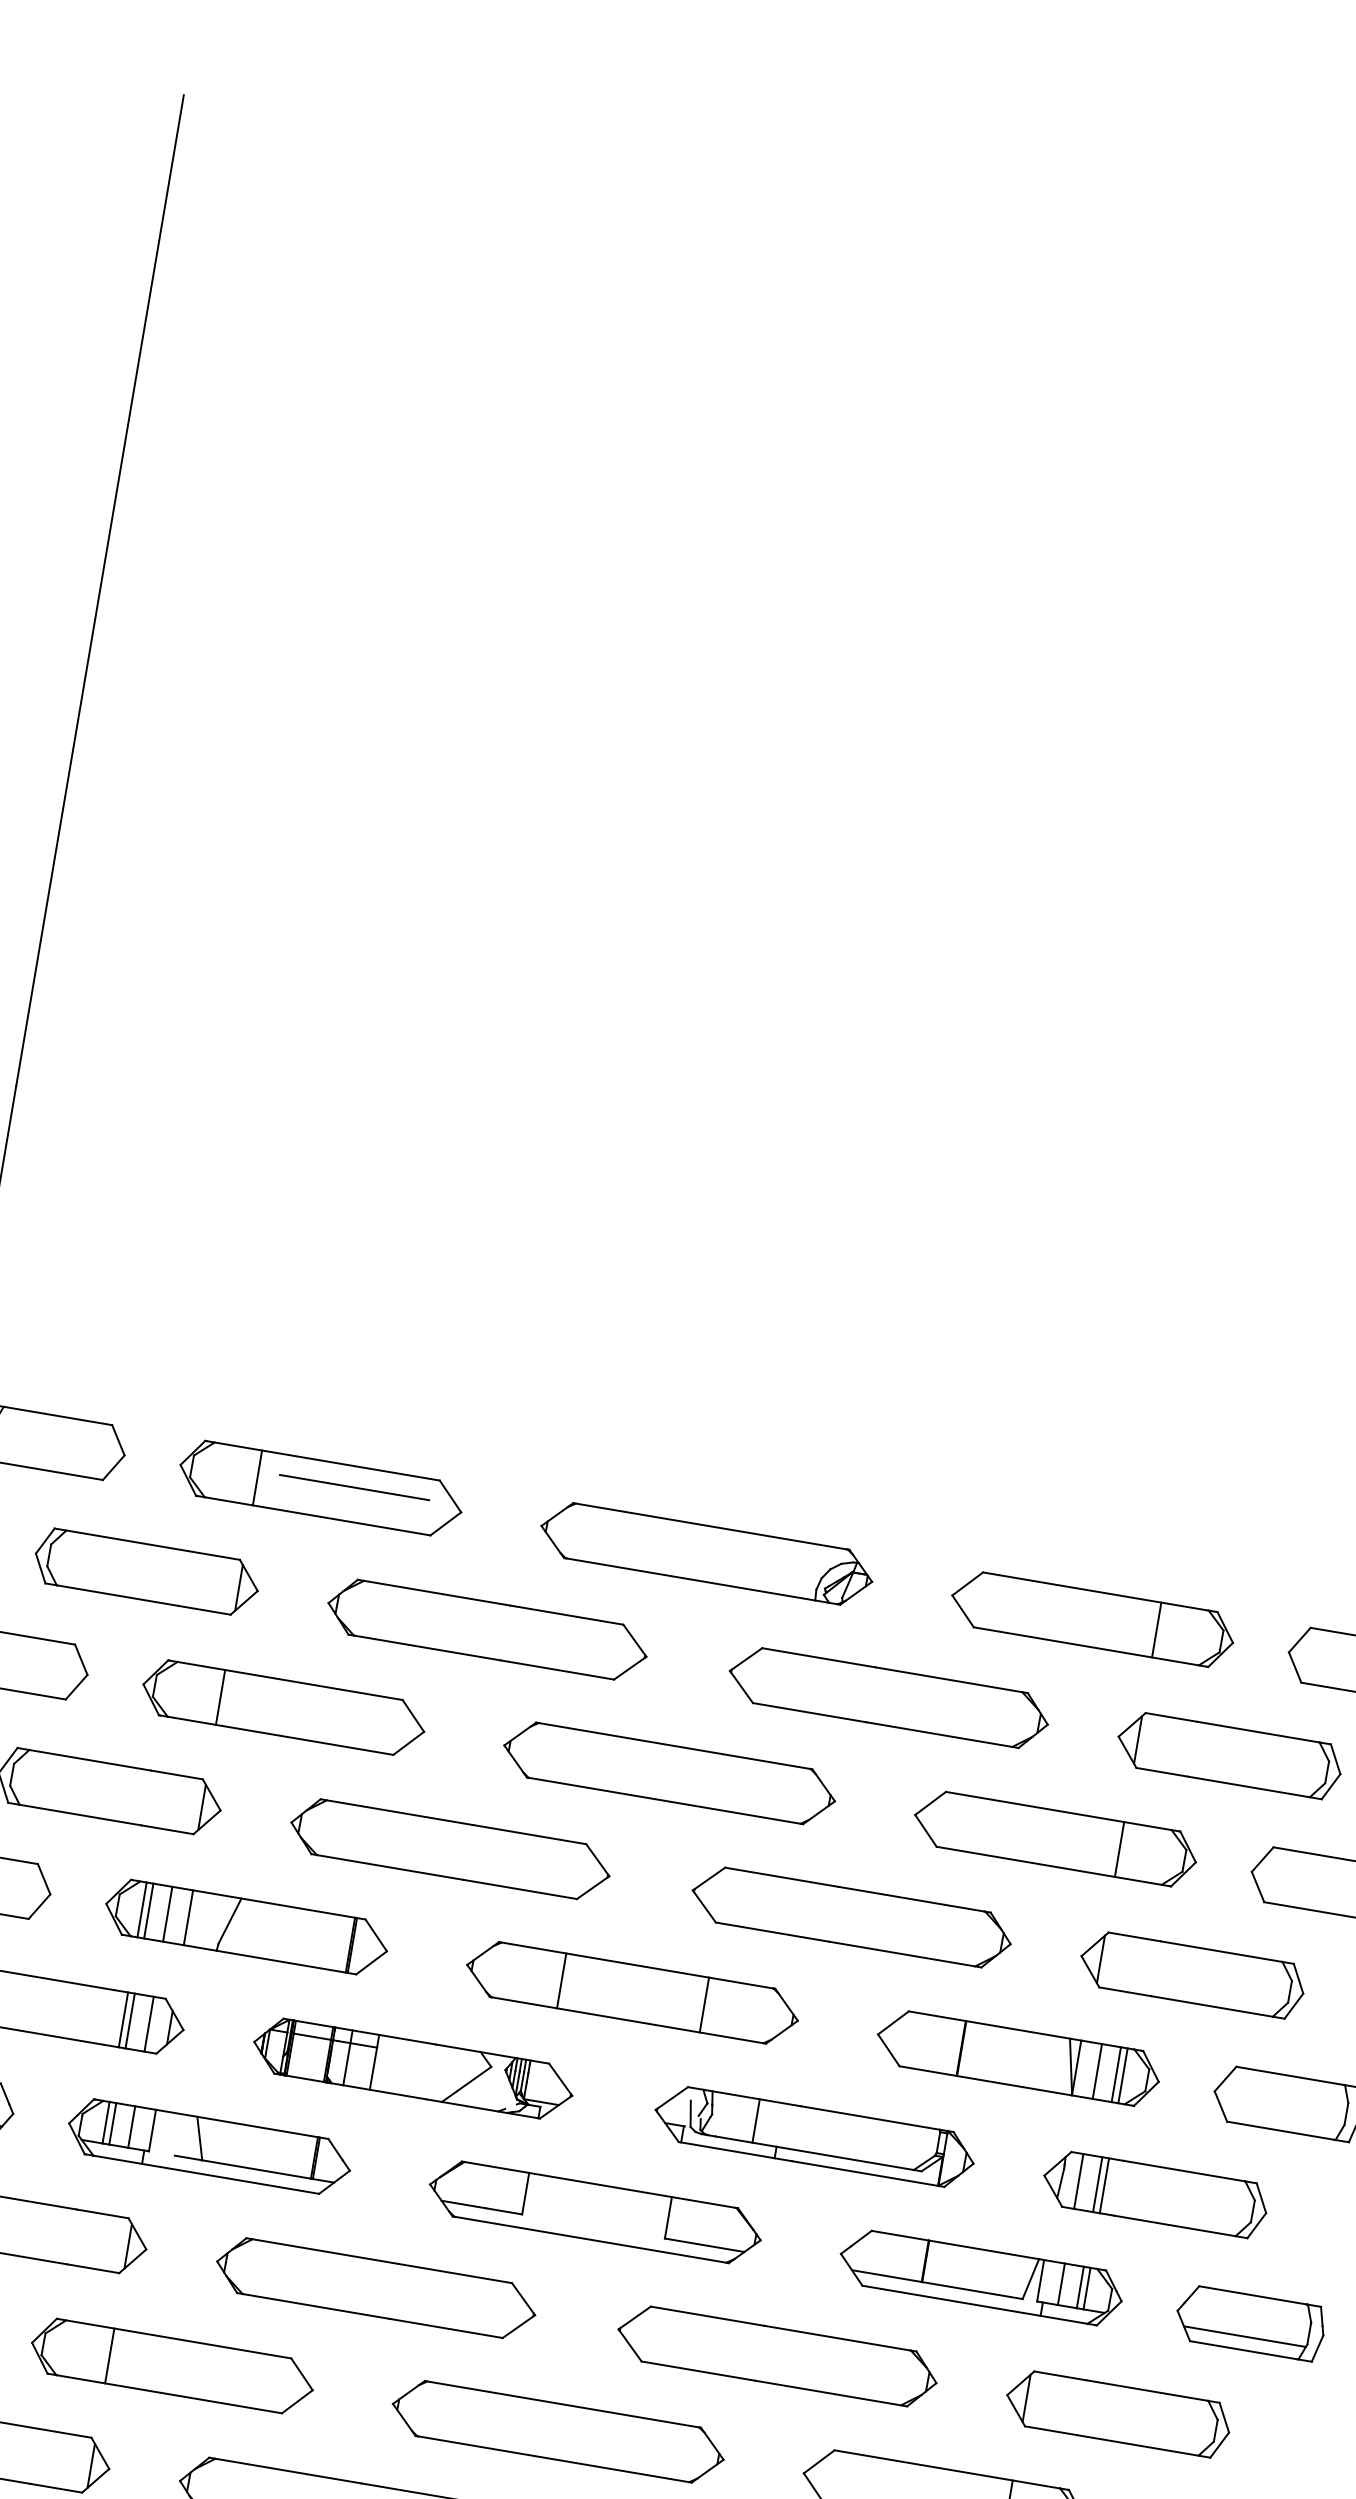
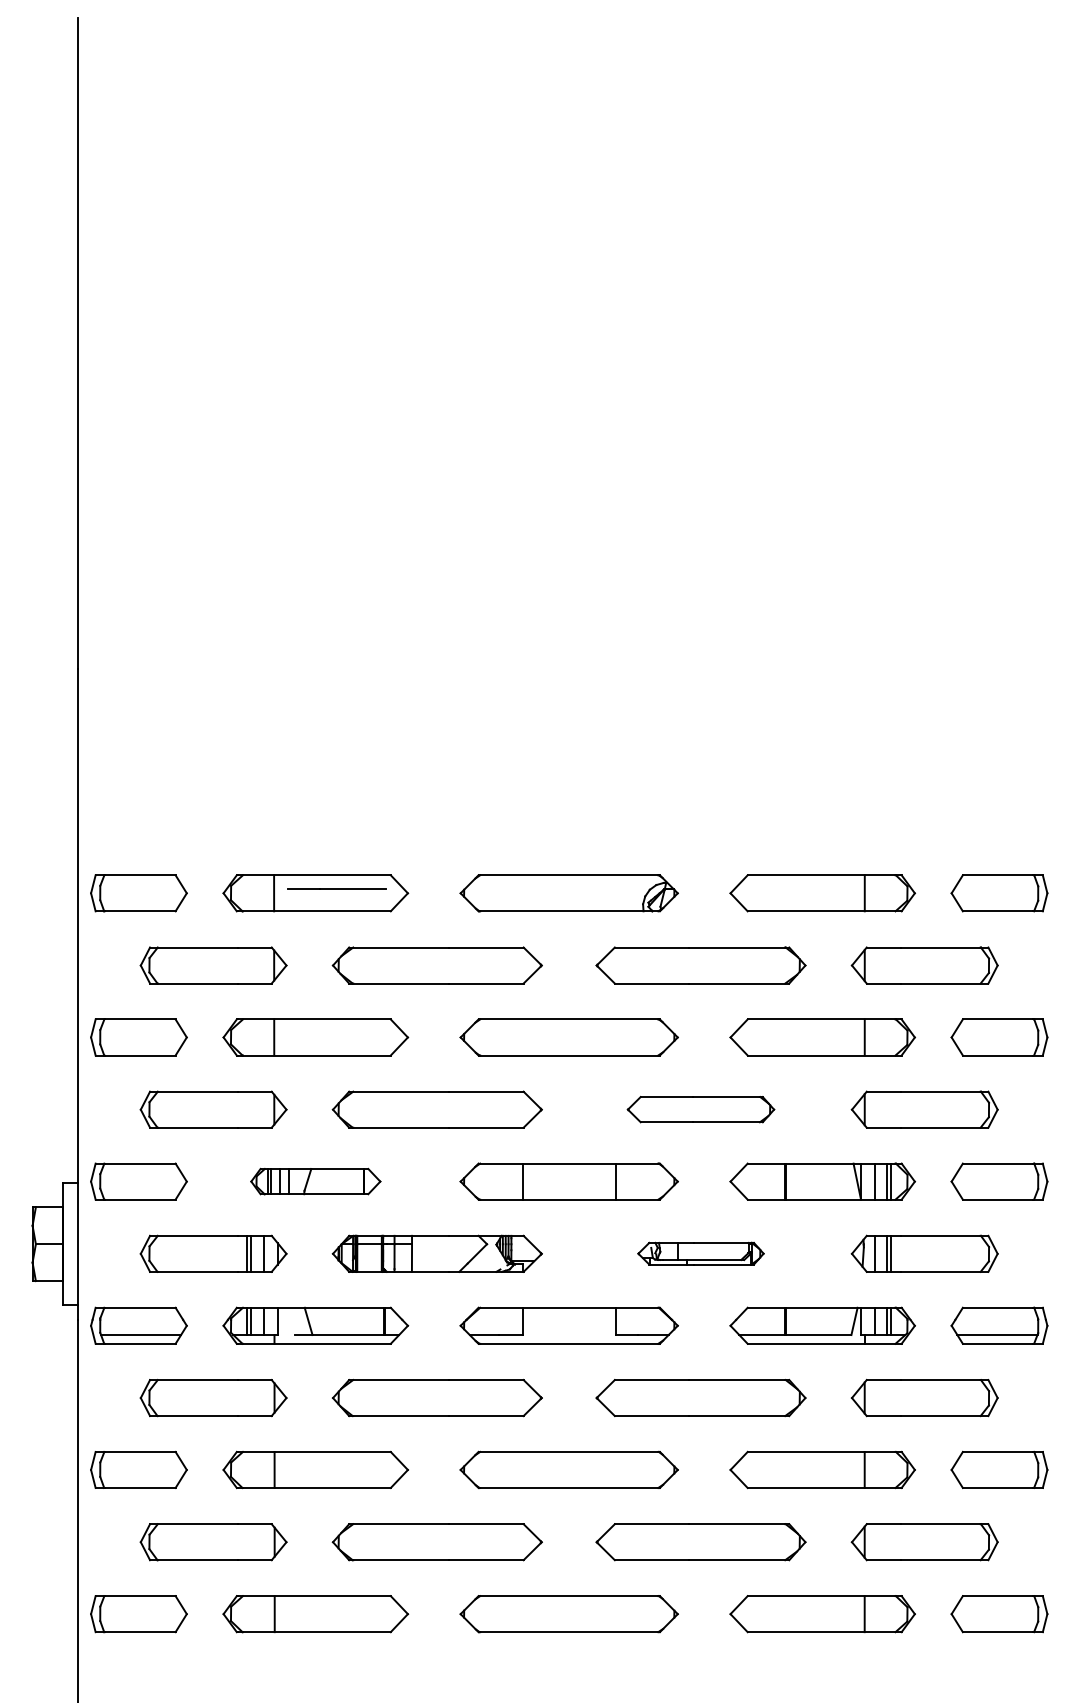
part: (850, 1916) -> (700, 1109), size x0.7
part: (246, 1927) -> (315, 1181), size x0.7
part: (813, 2136) -> (700, 1253), size x0.6

